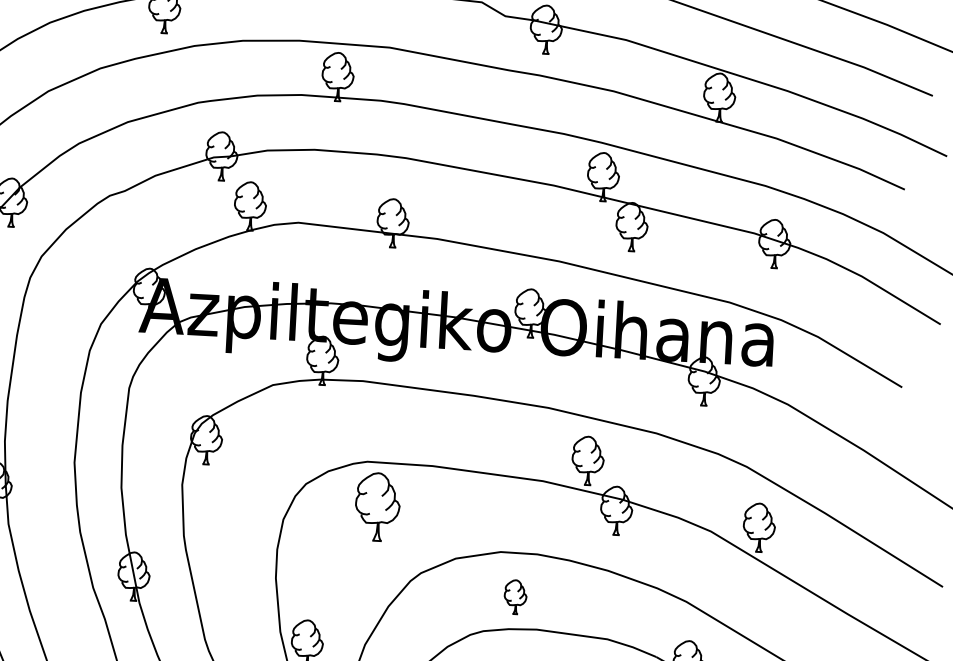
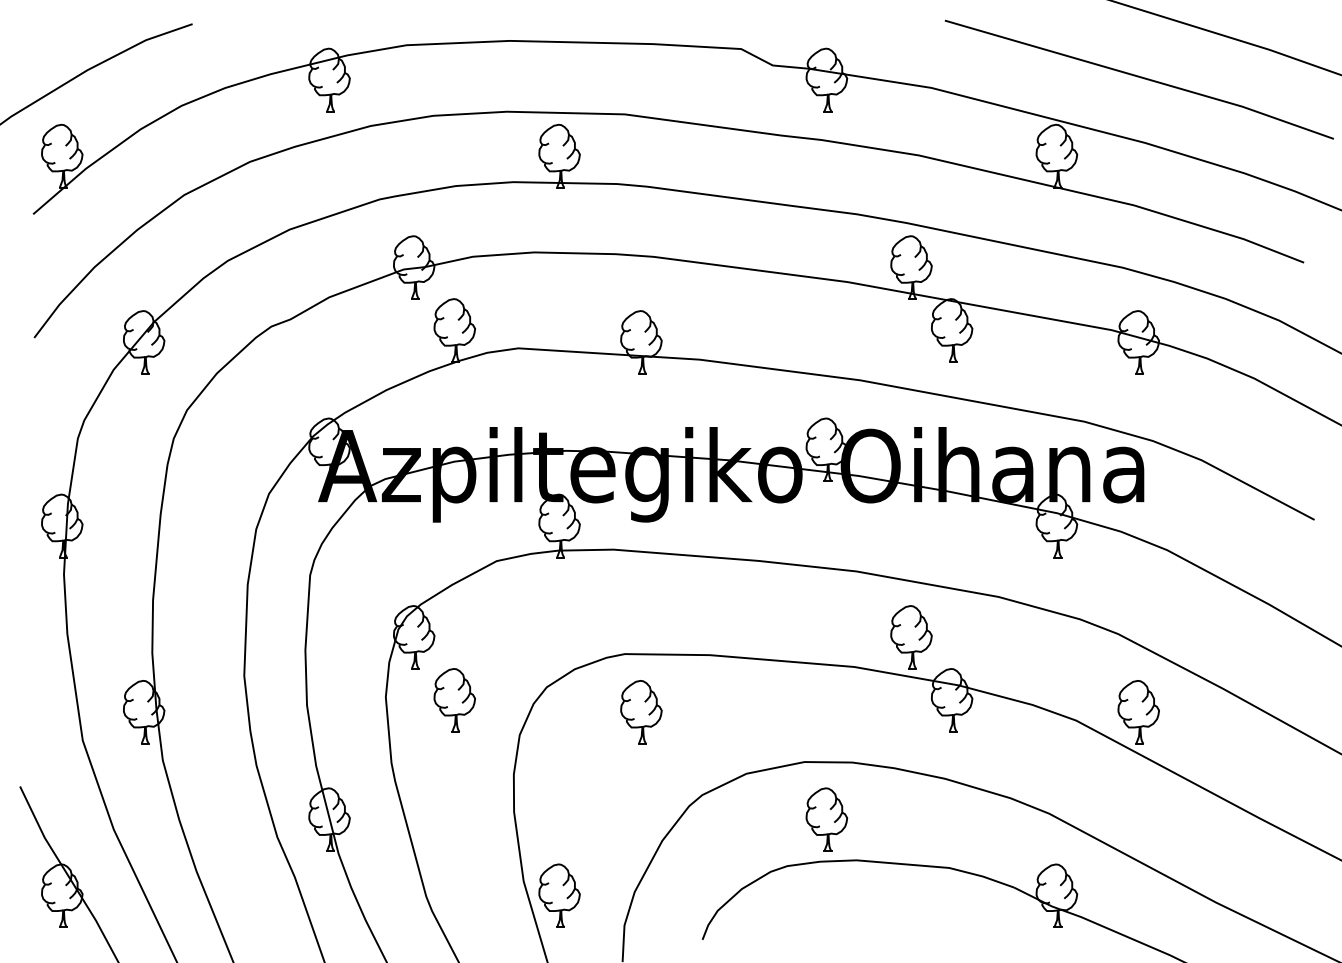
part: (234, 490) -> (454, 700), added
part: (377, 507) -> (641, 712), size x0.71
part: (515, 597) -> (826, 819), size x1.43

